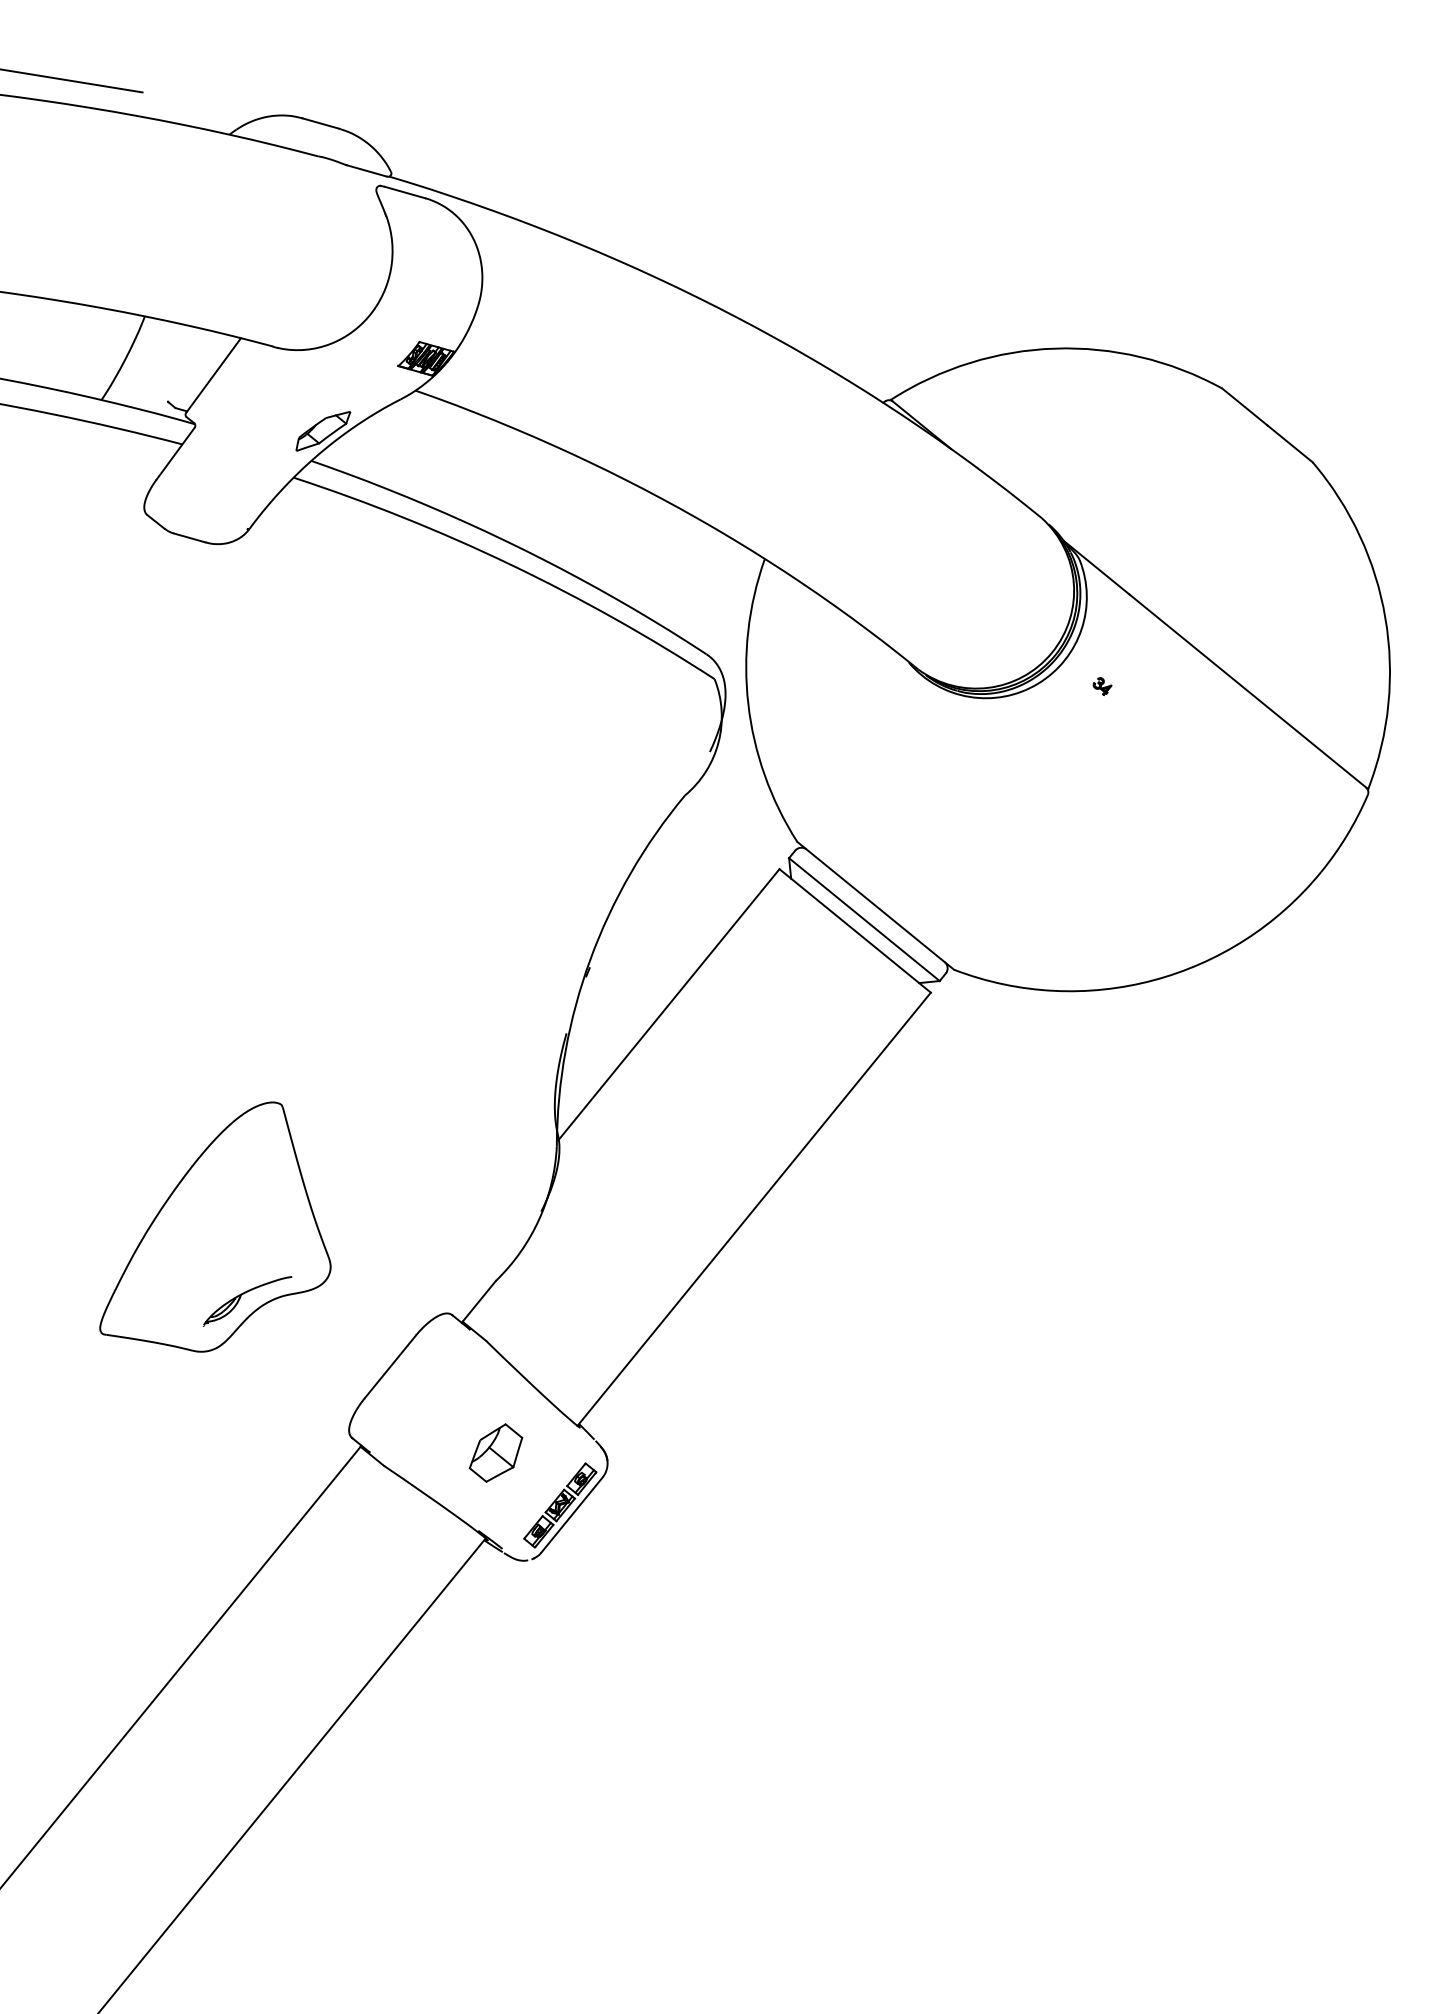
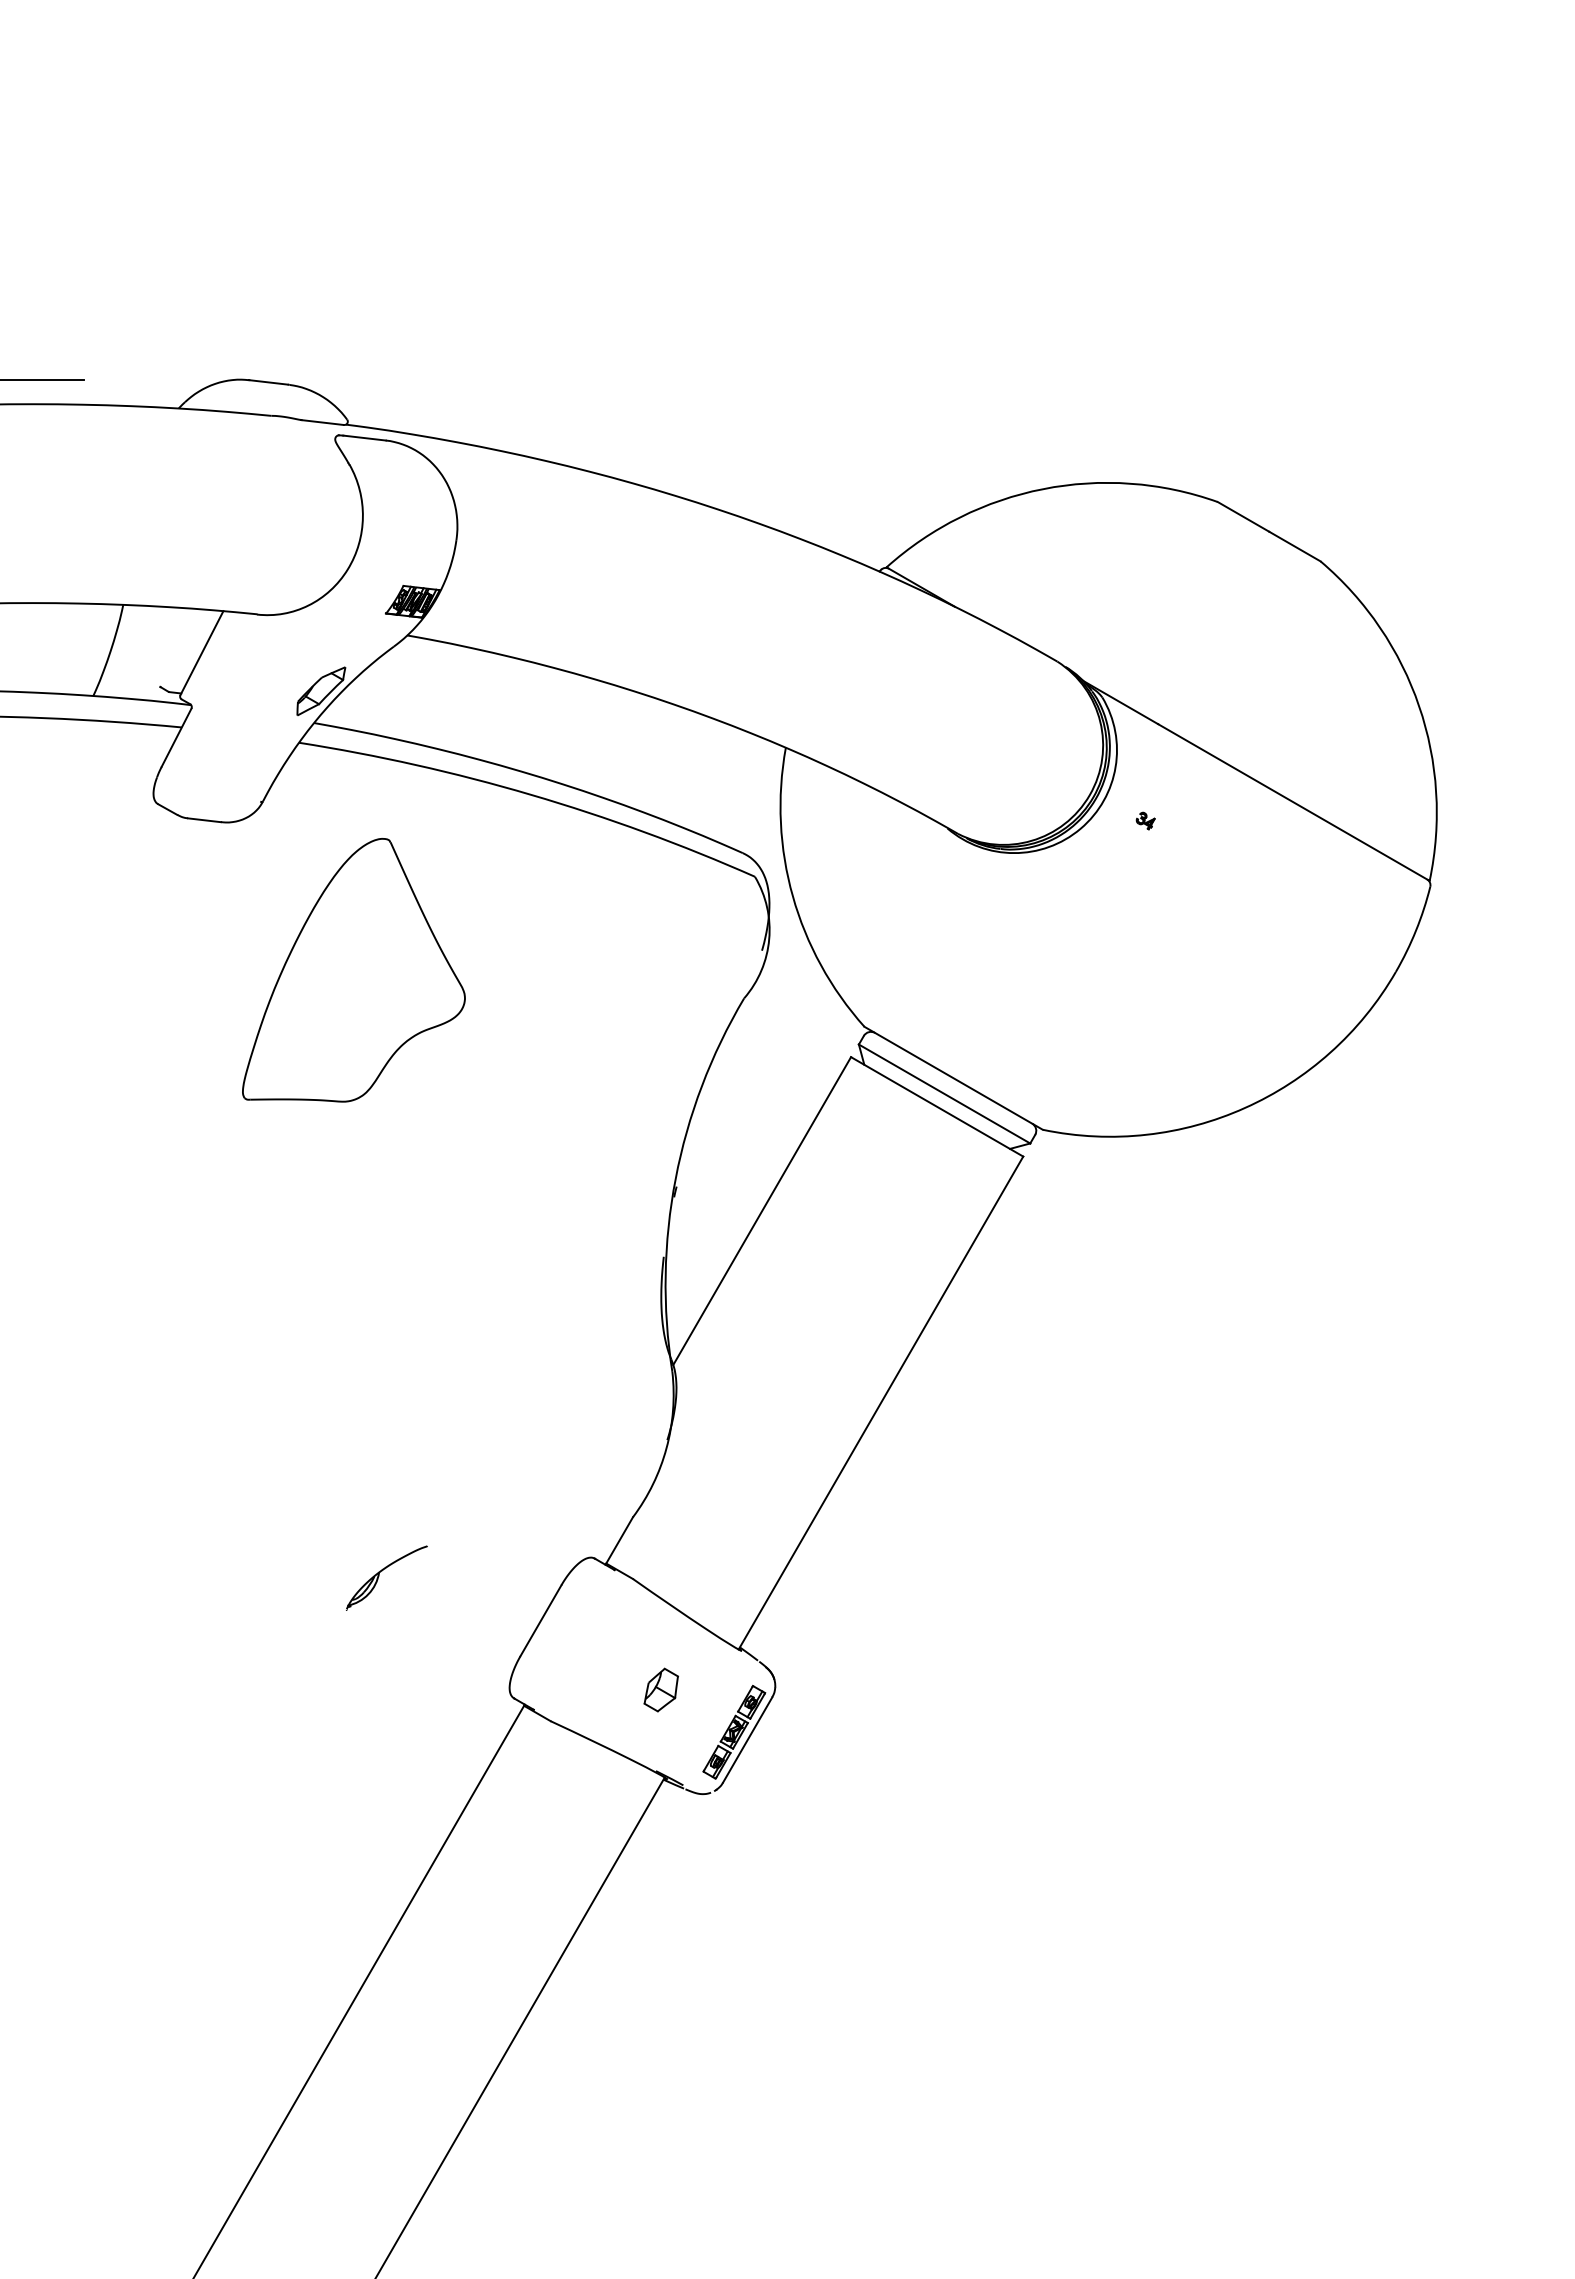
part: (226, 1225) -> (353, 970), moved
part: (496, 1452) -> (661, 1689), size x0.7

